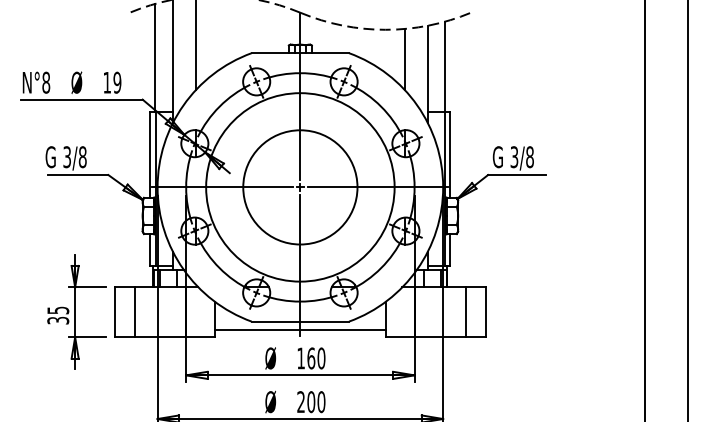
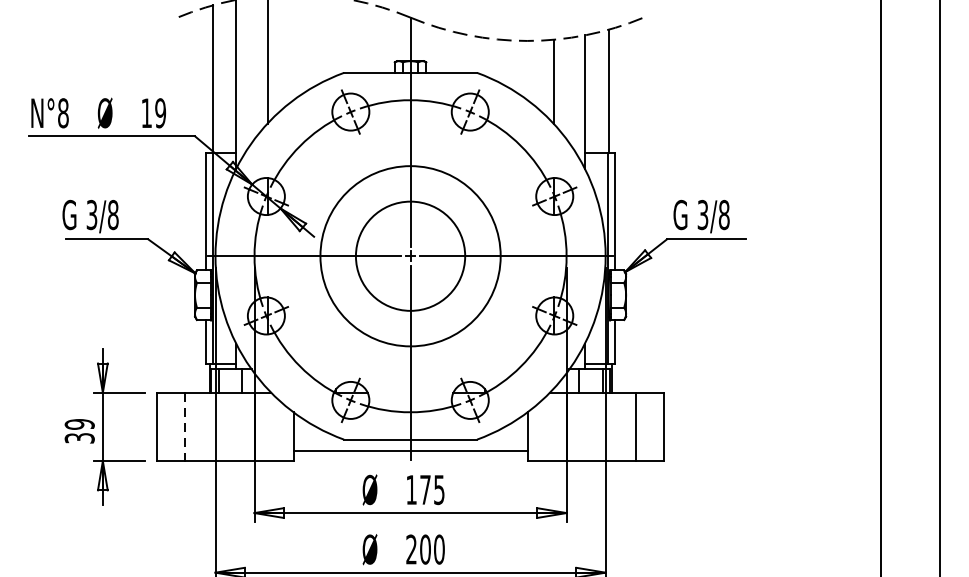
circle: (300, 187) -> (410, 256), size x0.7
circle: (300, 187) -> (410, 256), size x0.7
text: (57, 310) -> (78, 424), 35 -> 39
line: (135, 312) -> (185, 427), solid -> dashed
text: (316, 358) -> (432, 490), 160 -> 175

